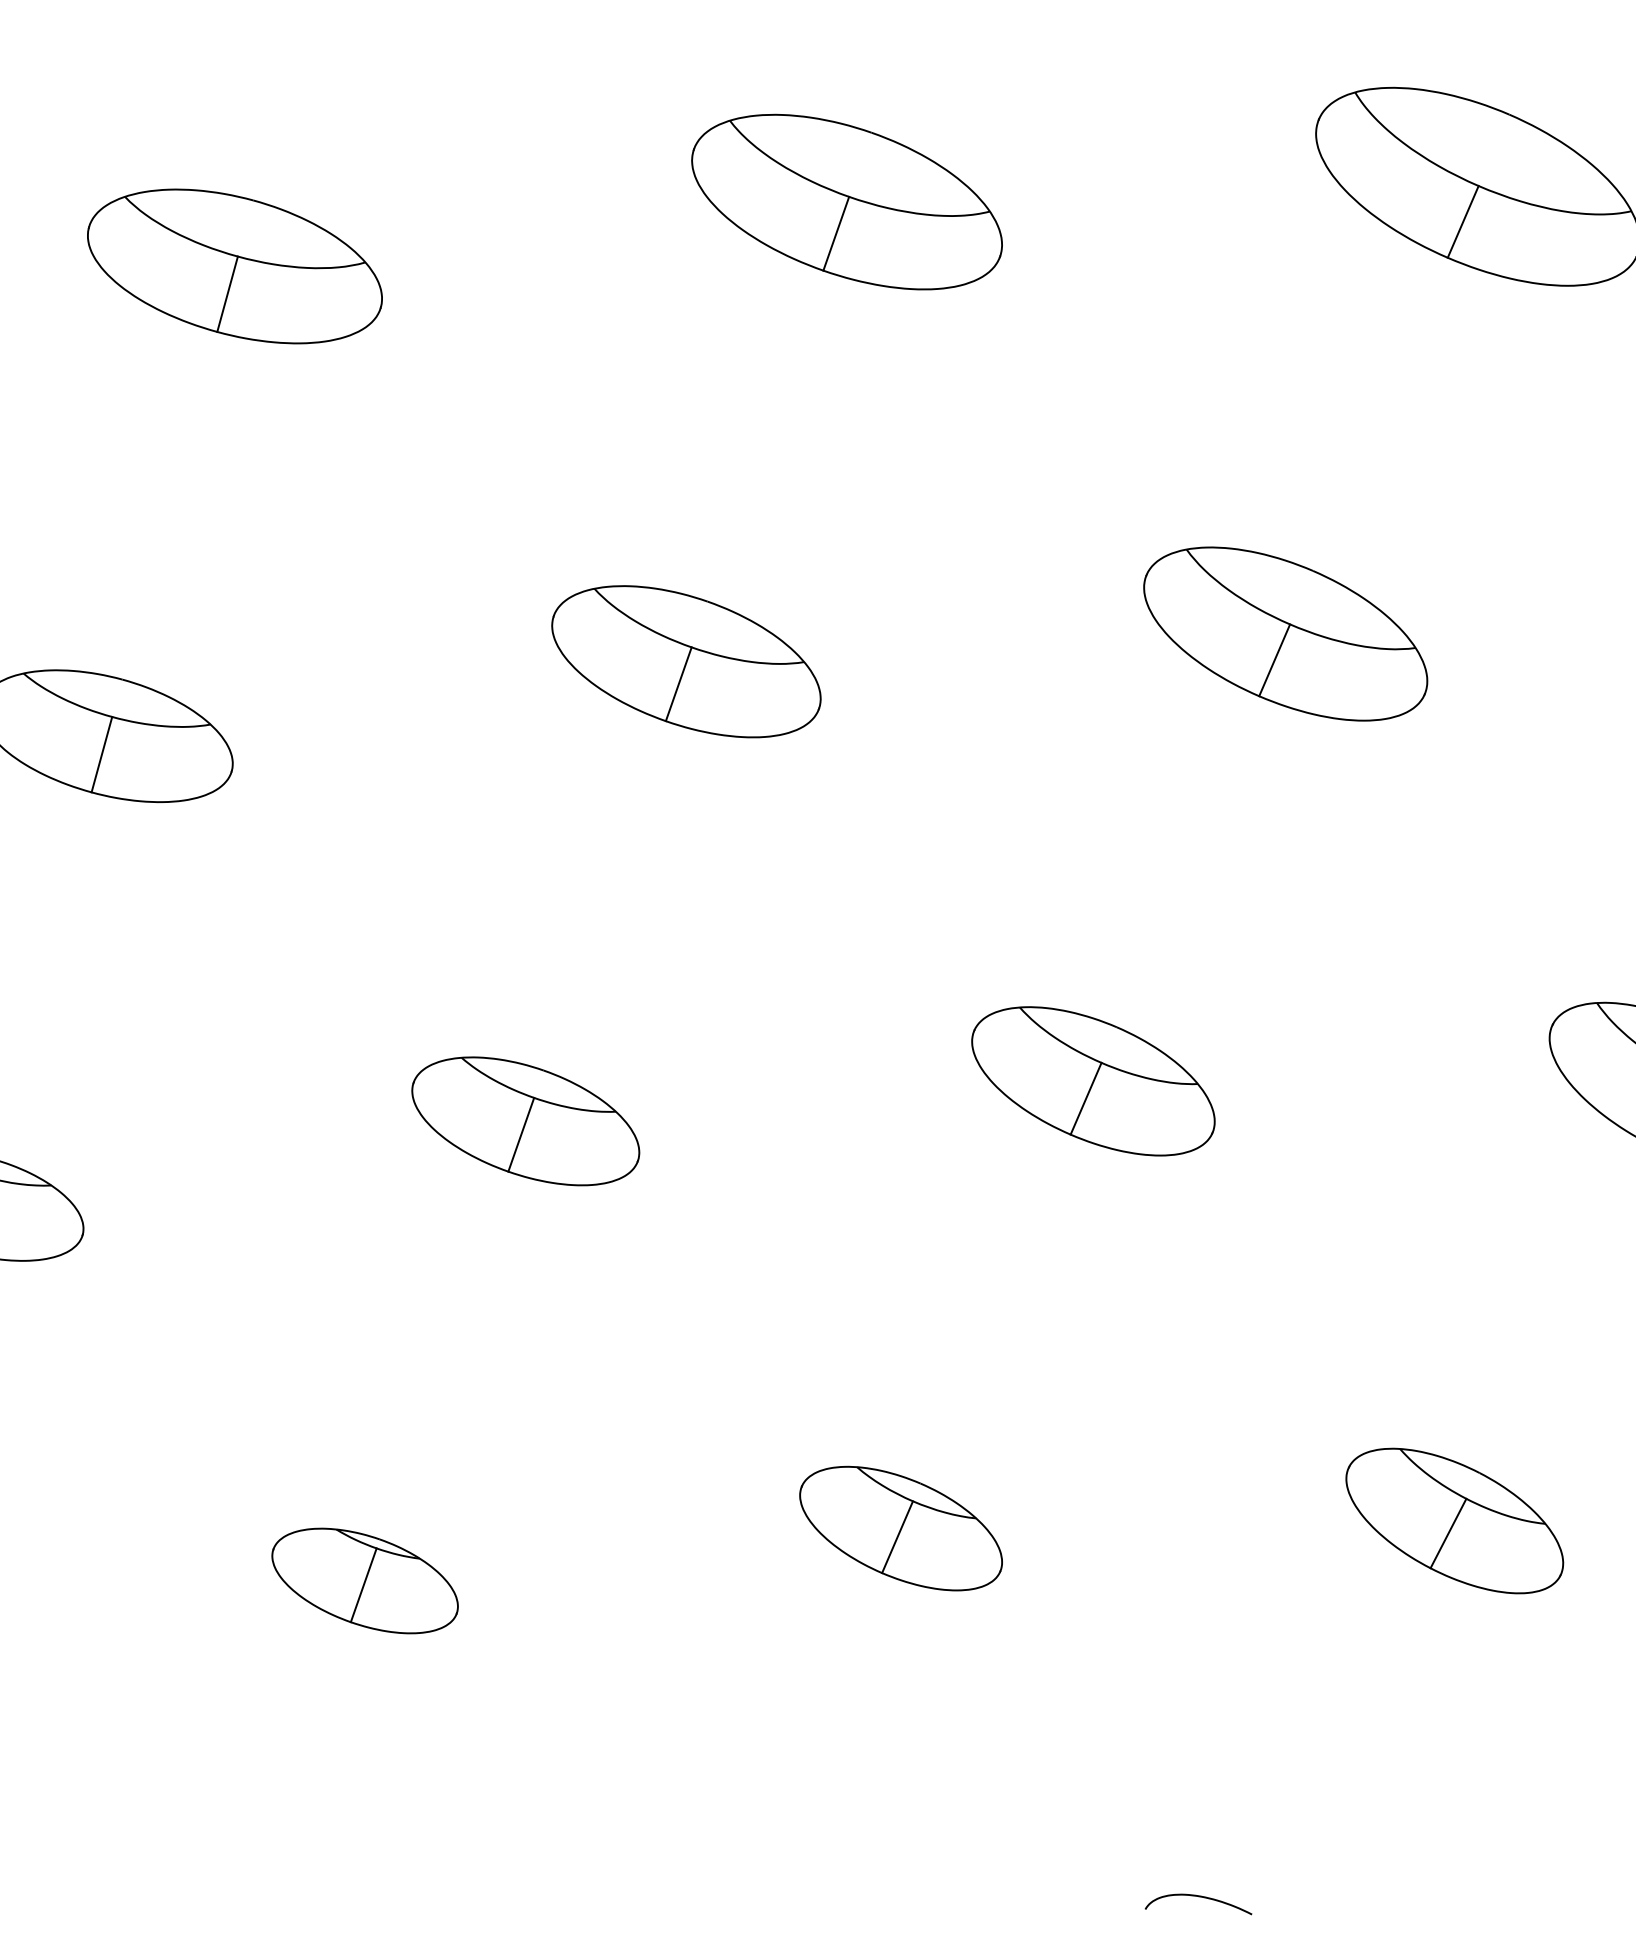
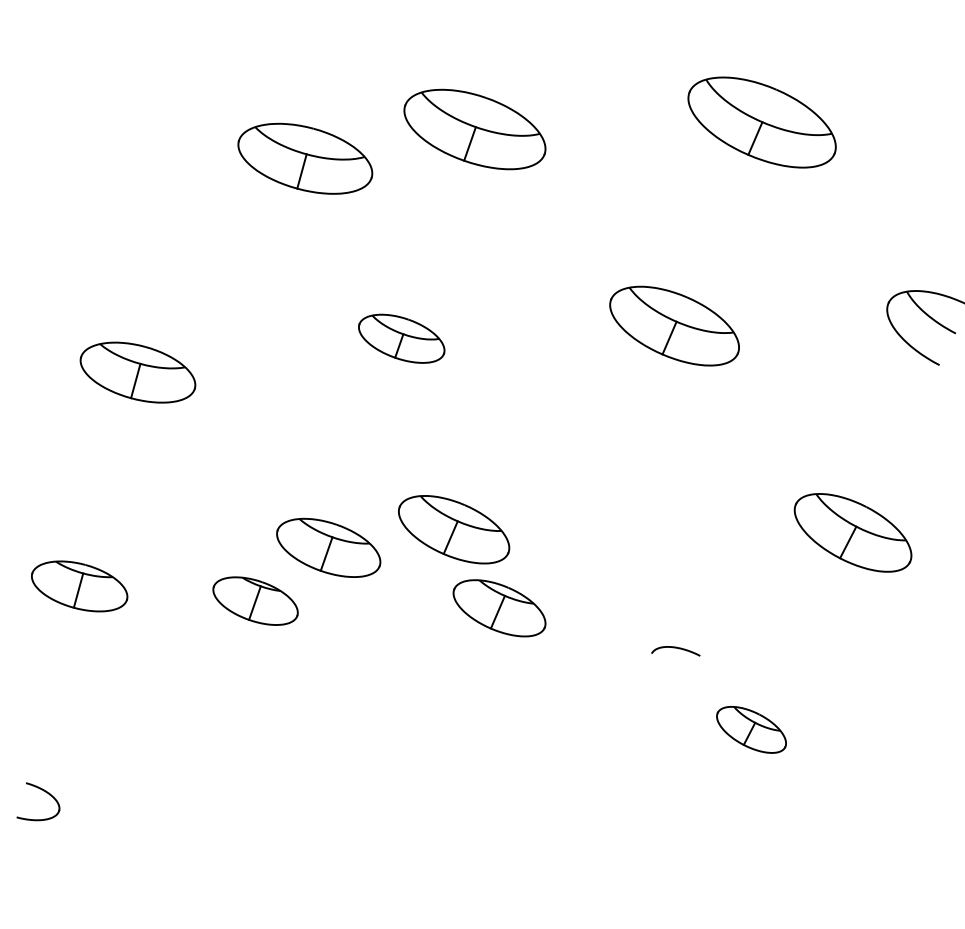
part: (235, 265) -> (305, 158), moved
part: (685, 661) -> (401, 338), size x0.7
part: (1094, 1080) -> (454, 529), moved
part: (1454, 1520) -> (751, 729), size x0.7
part: (901, 1529) -> (499, 608), moved
part: (364, 1579) -> (255, 600), moved
curve: (1197, 1898) -> (675, 648), moved

